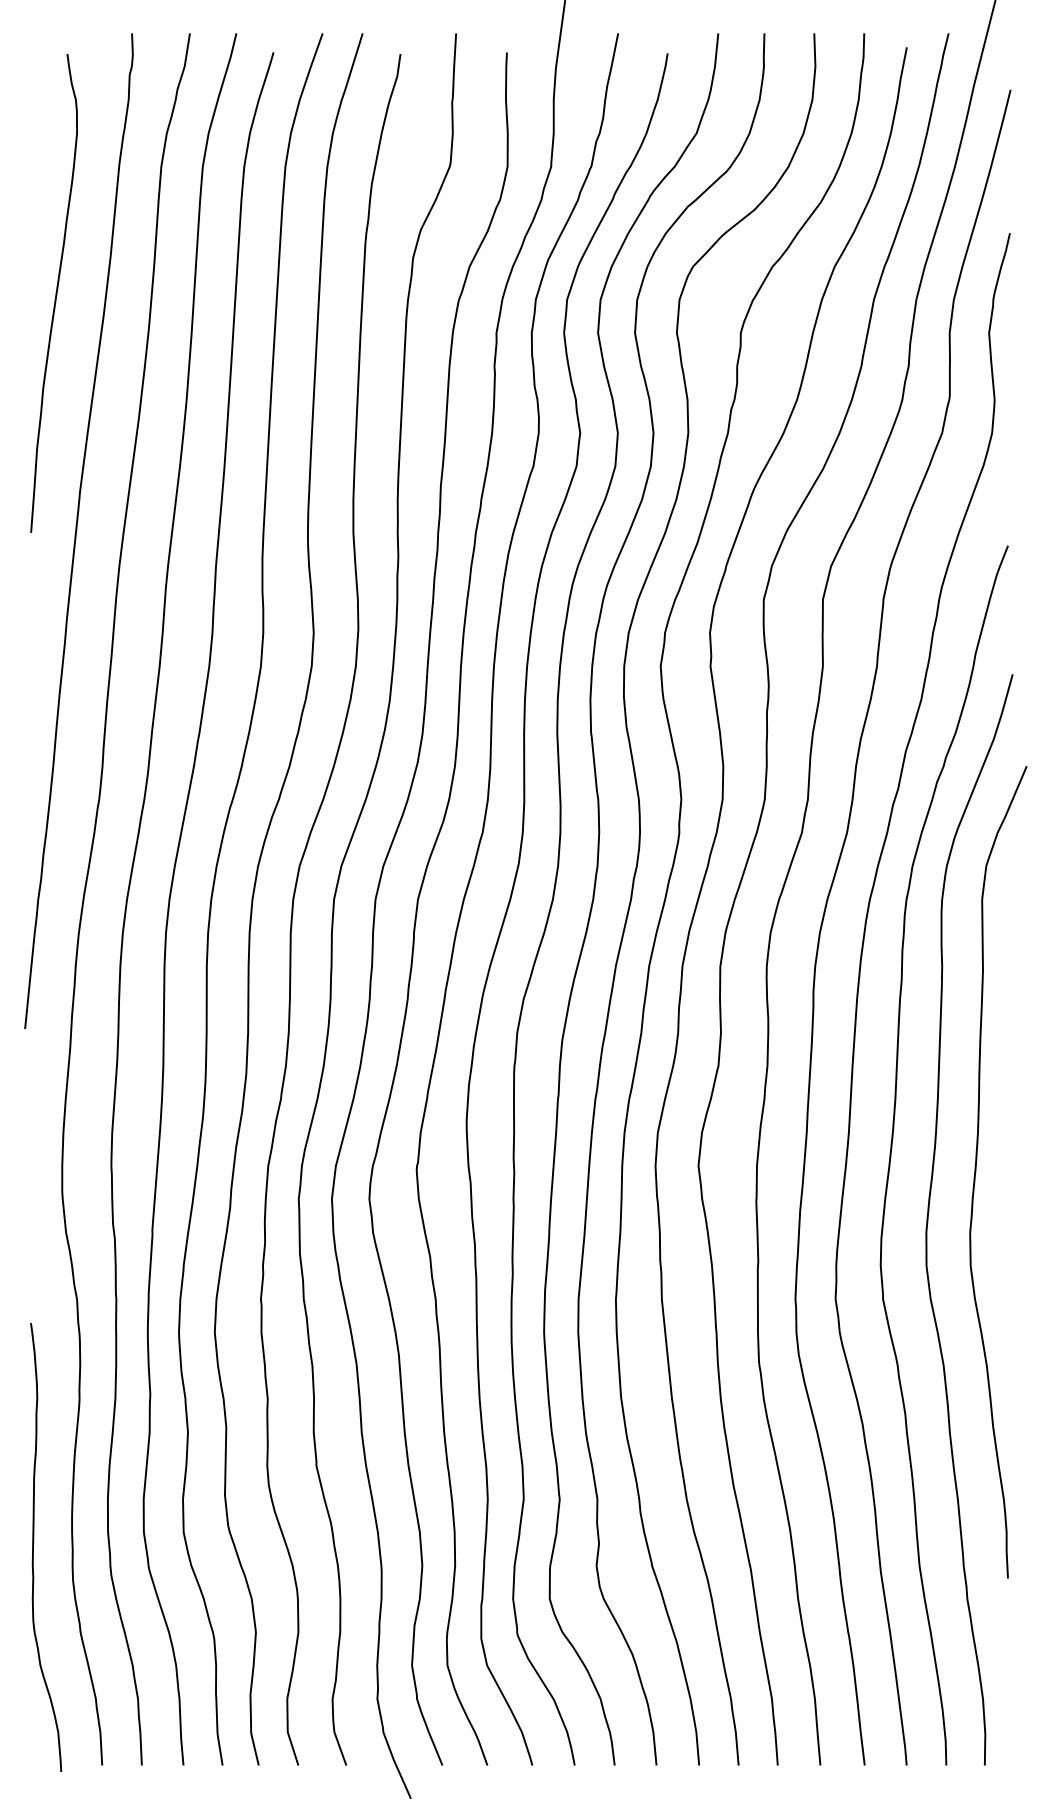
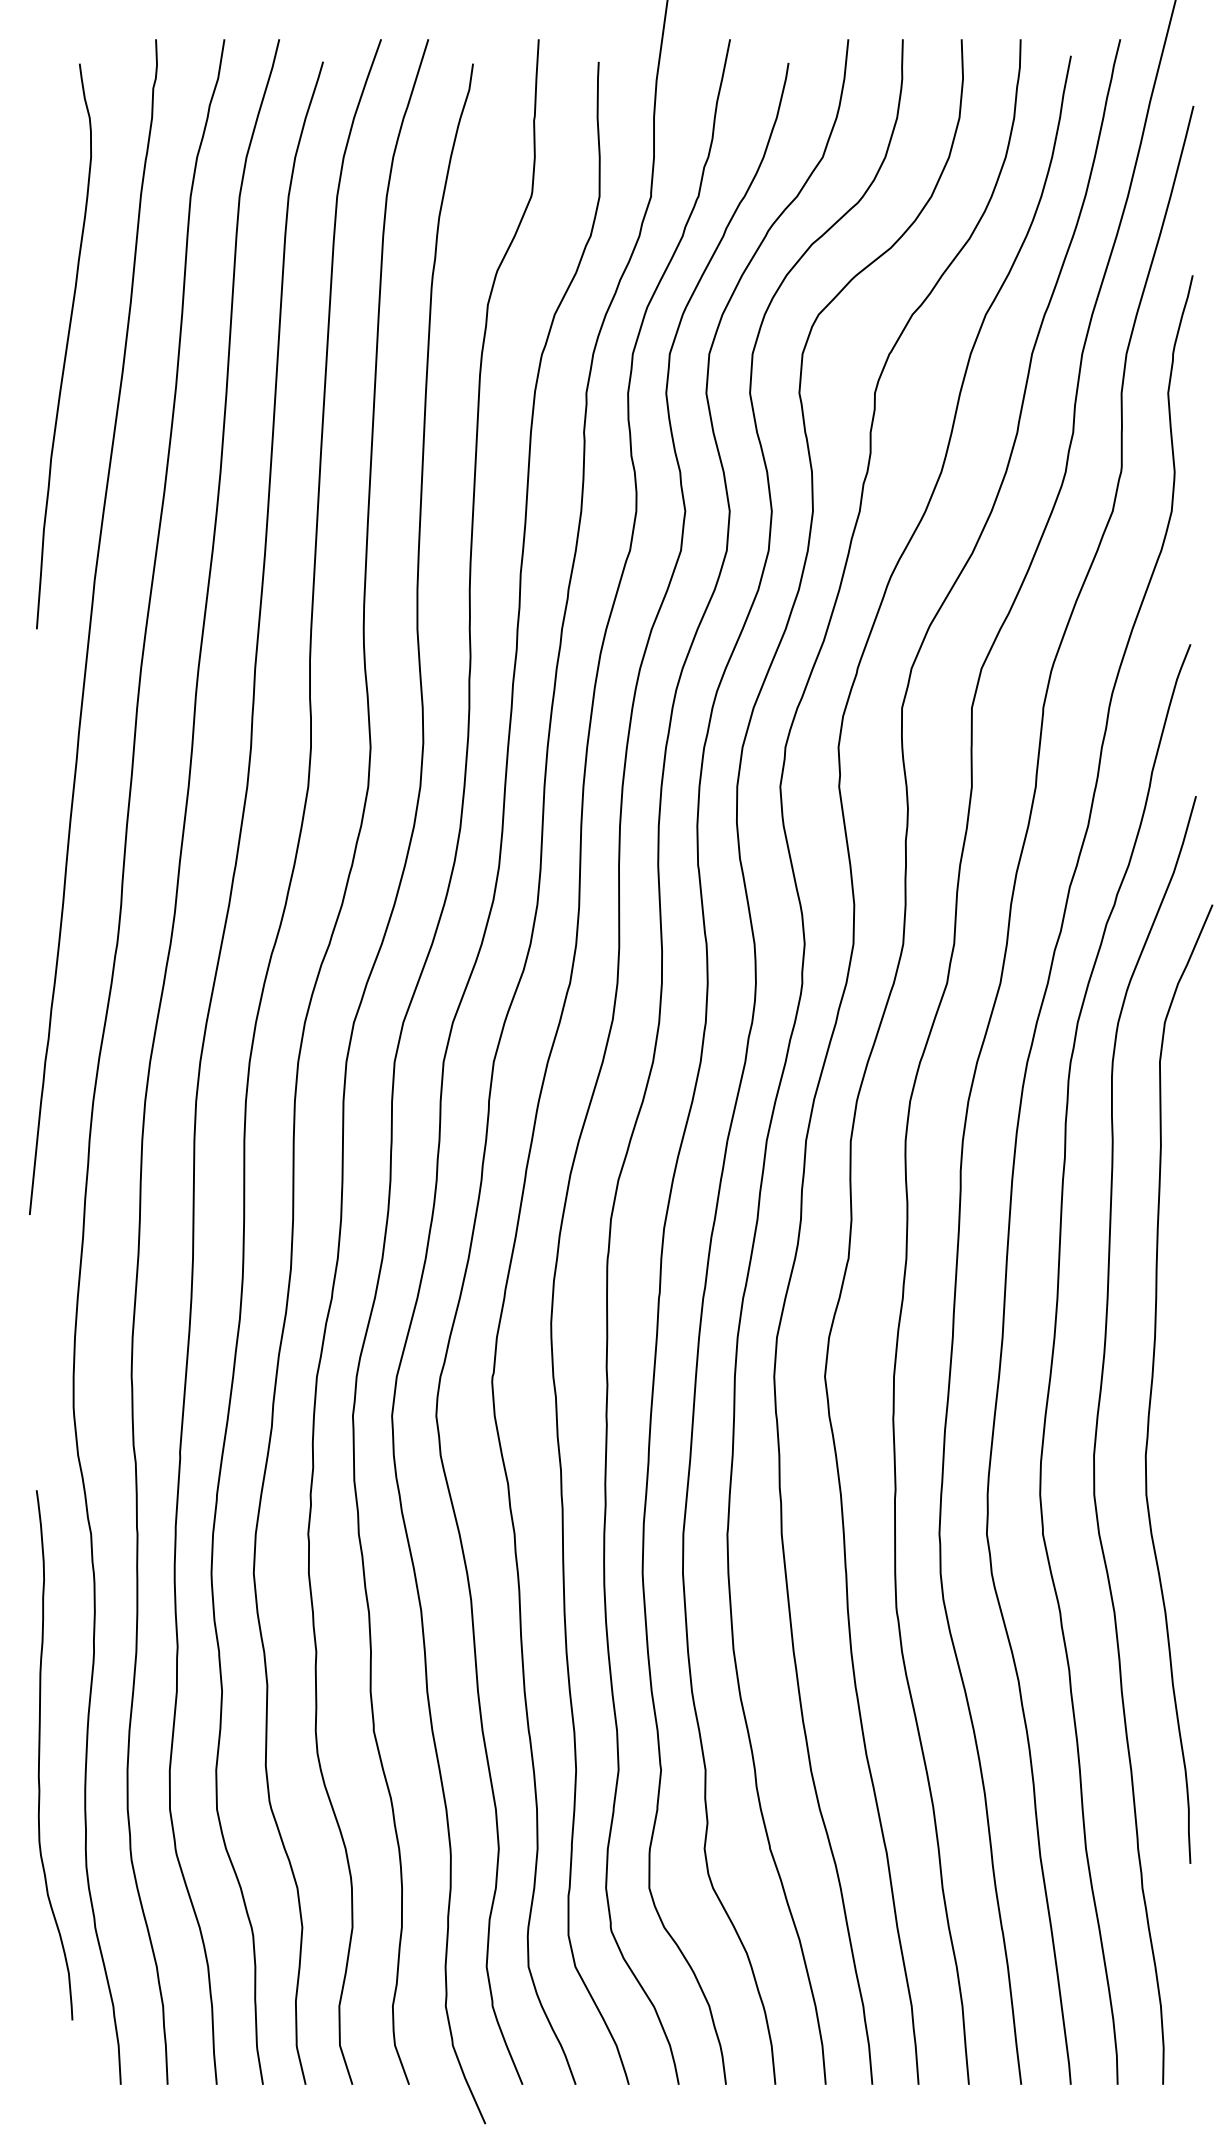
curve: (34, 1542) -> (40, 1749), moved

